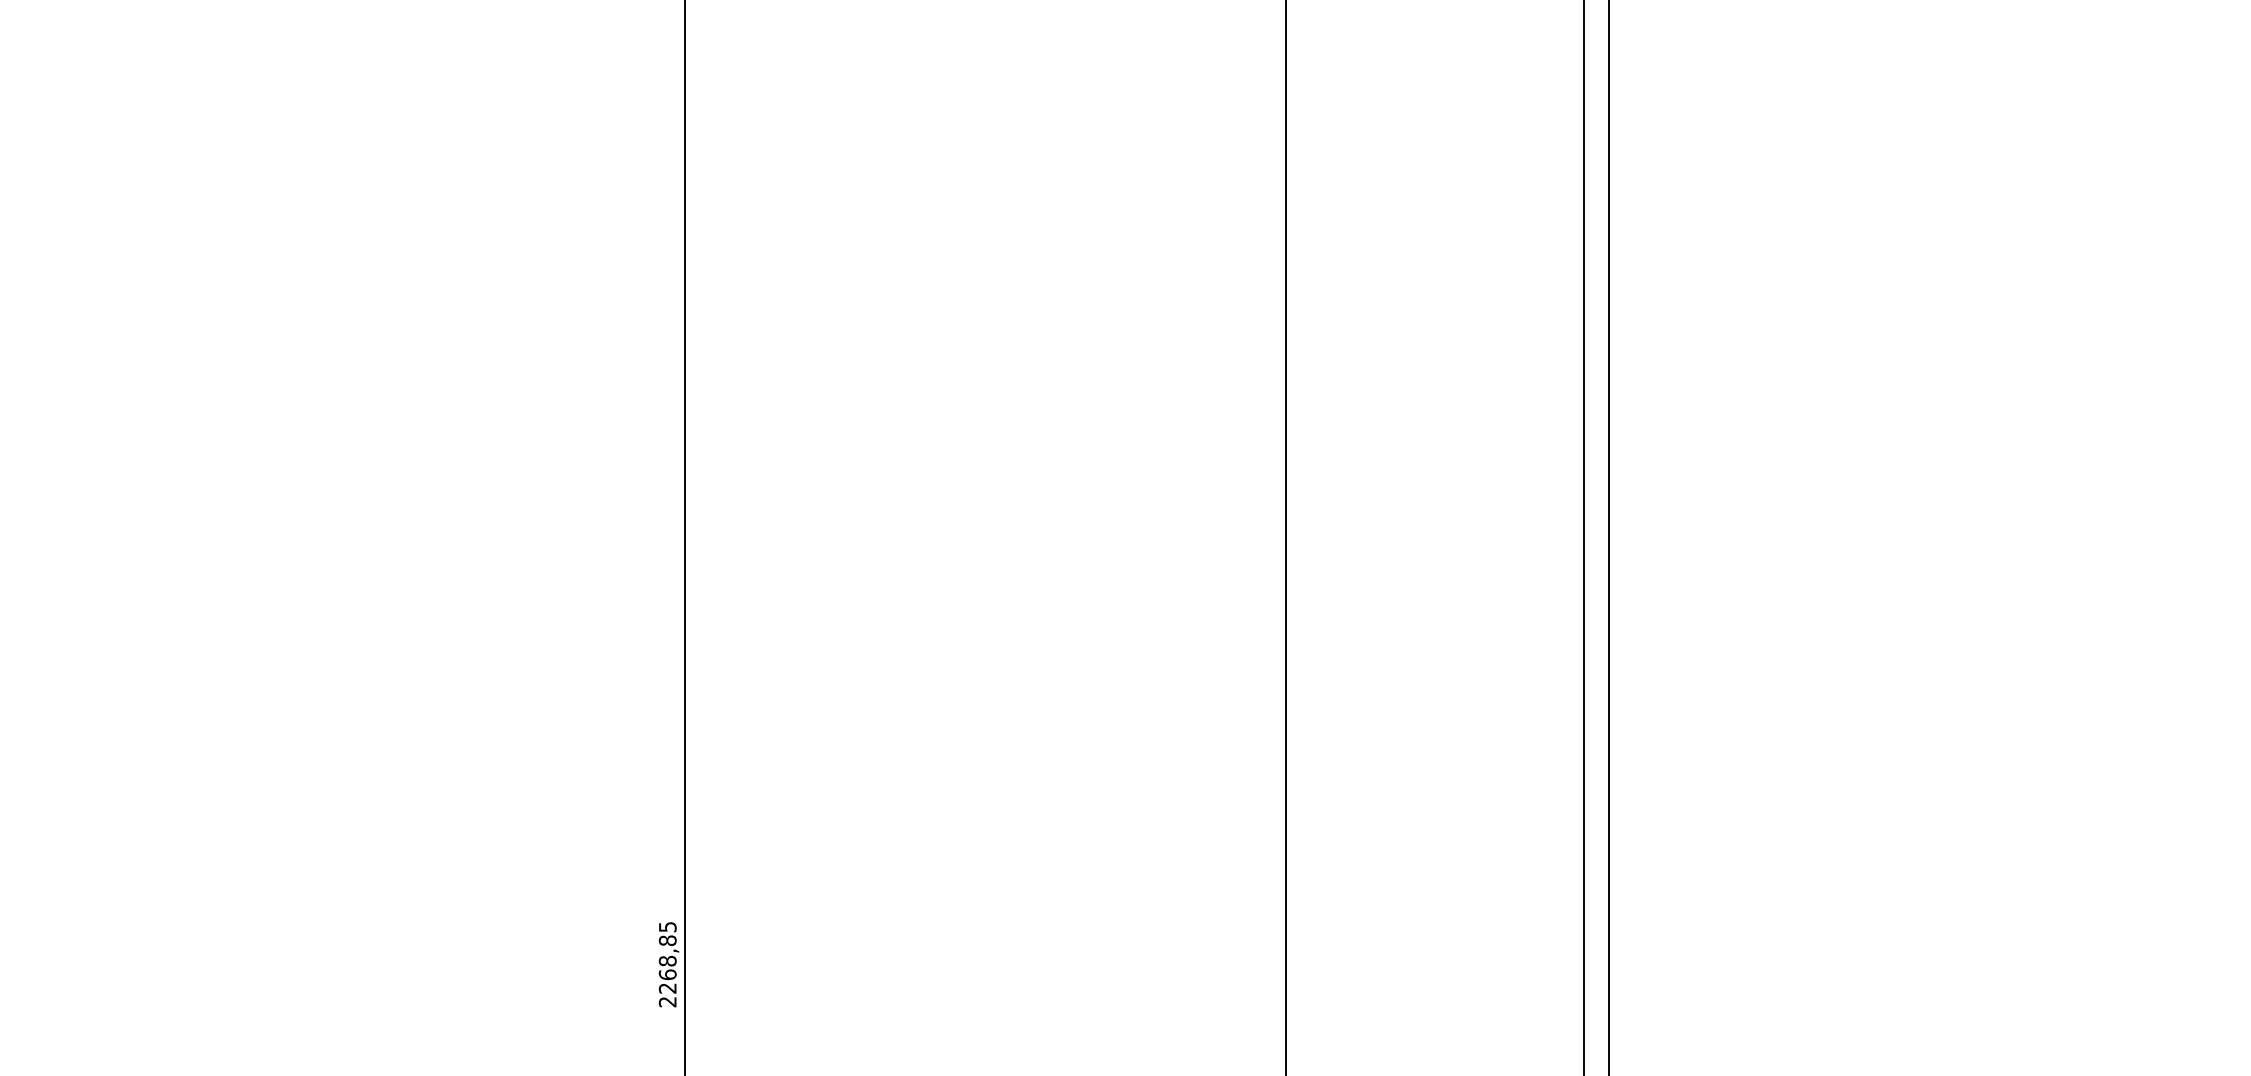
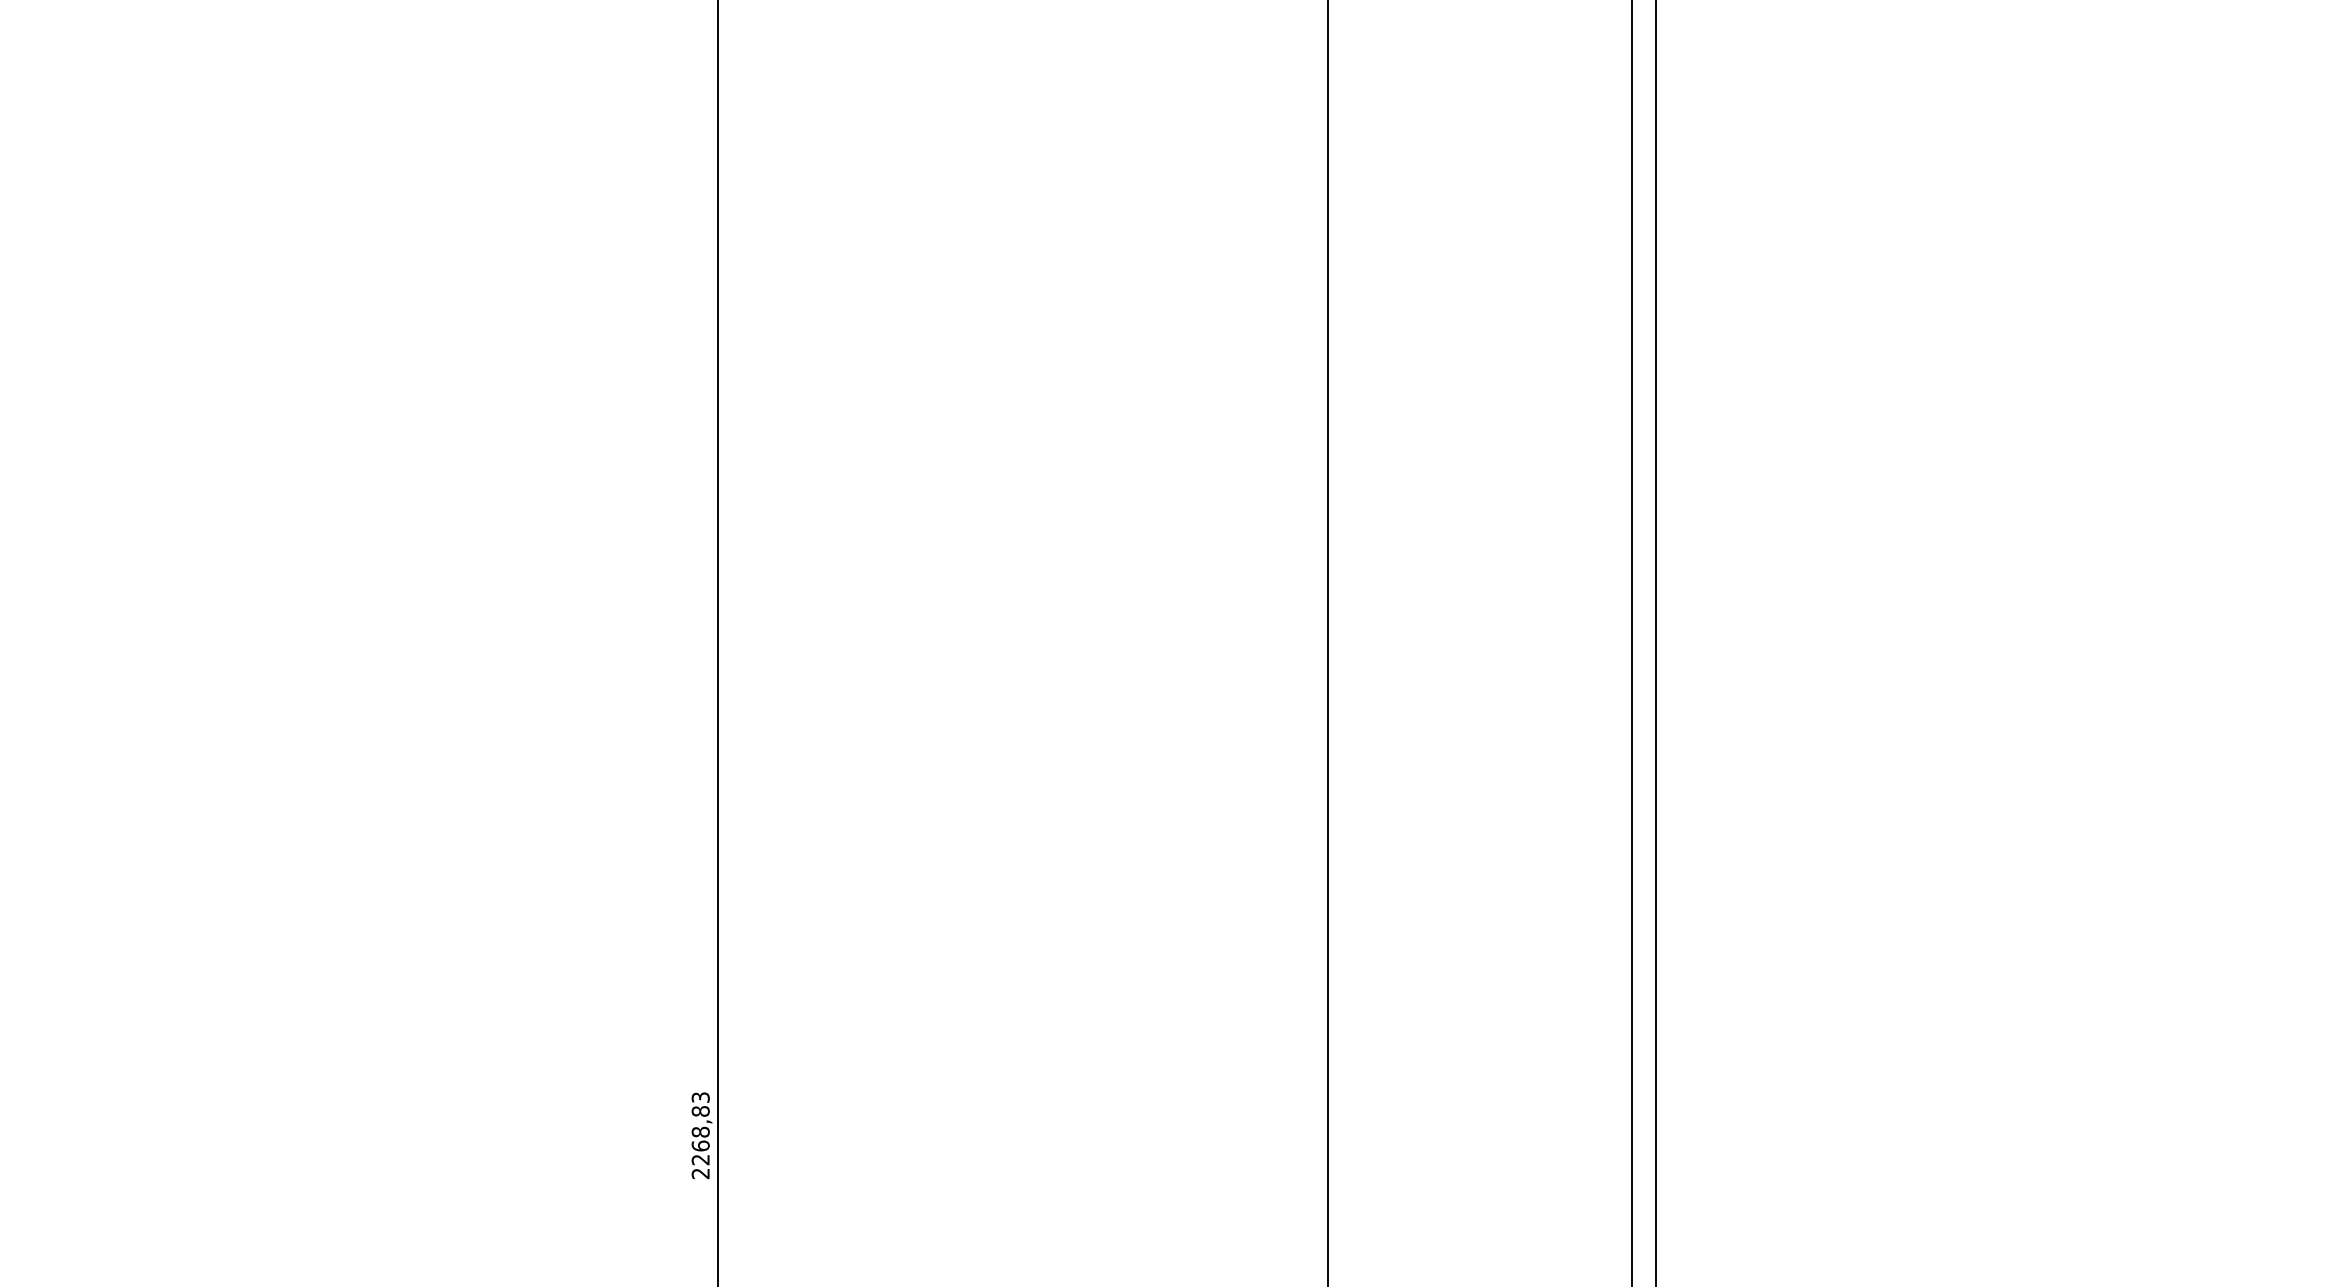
text: (667, 927) -> (700, 1097), 2268,85 -> 2268,83

